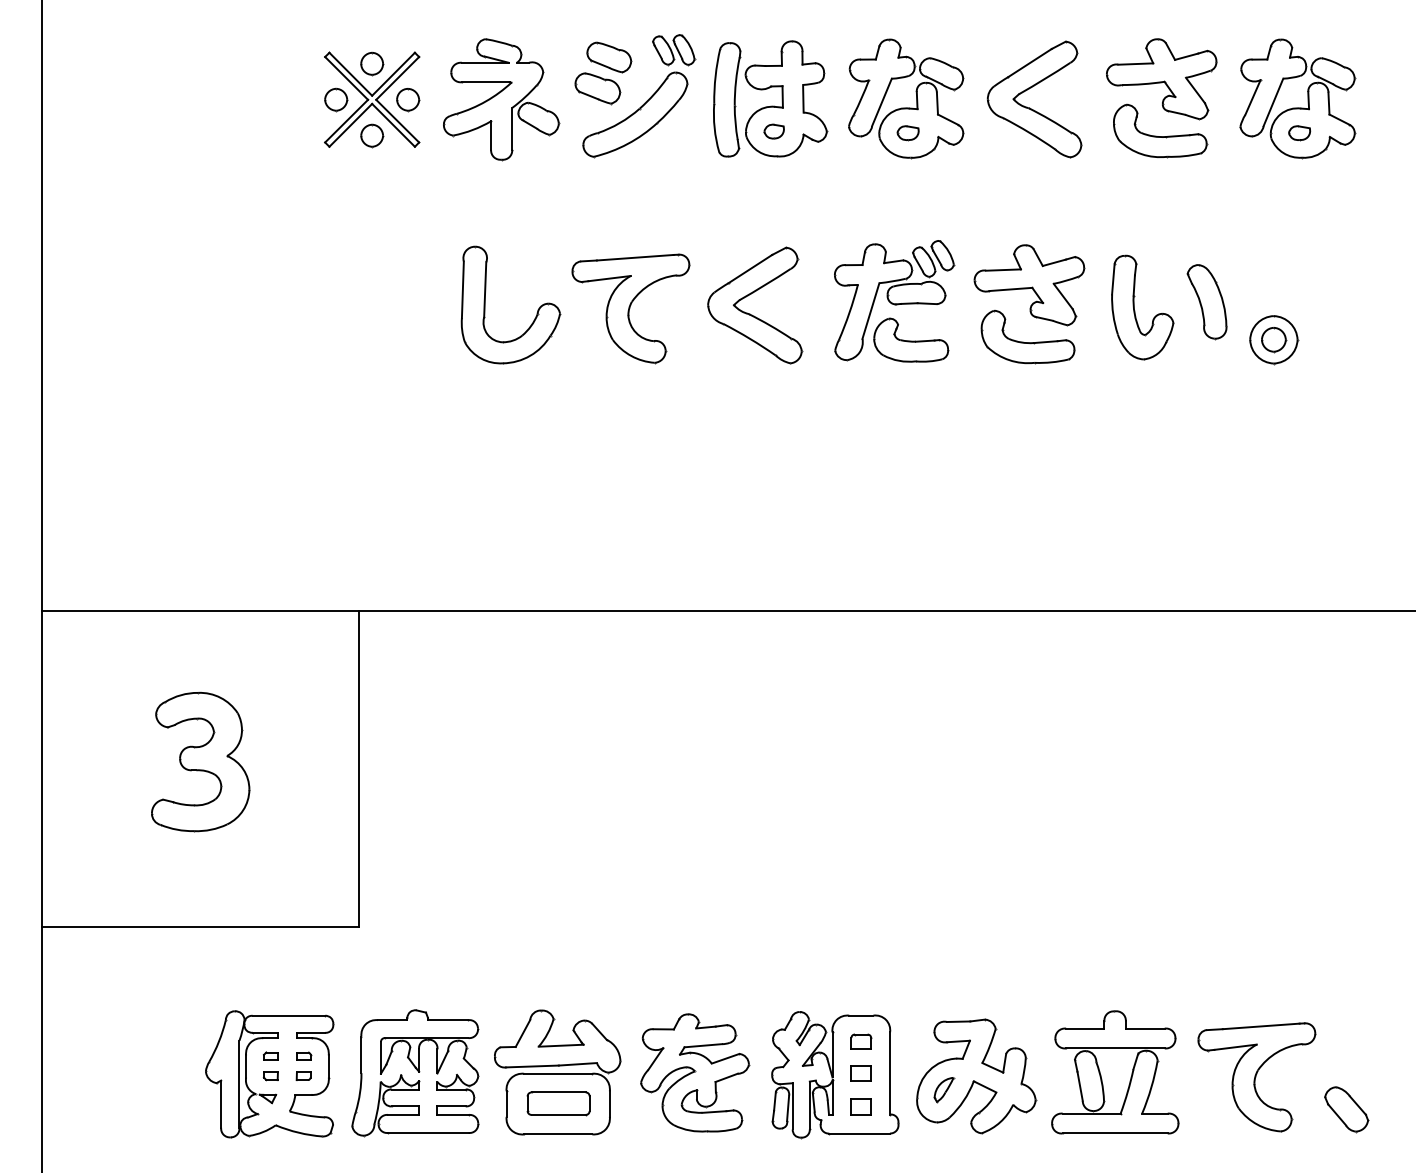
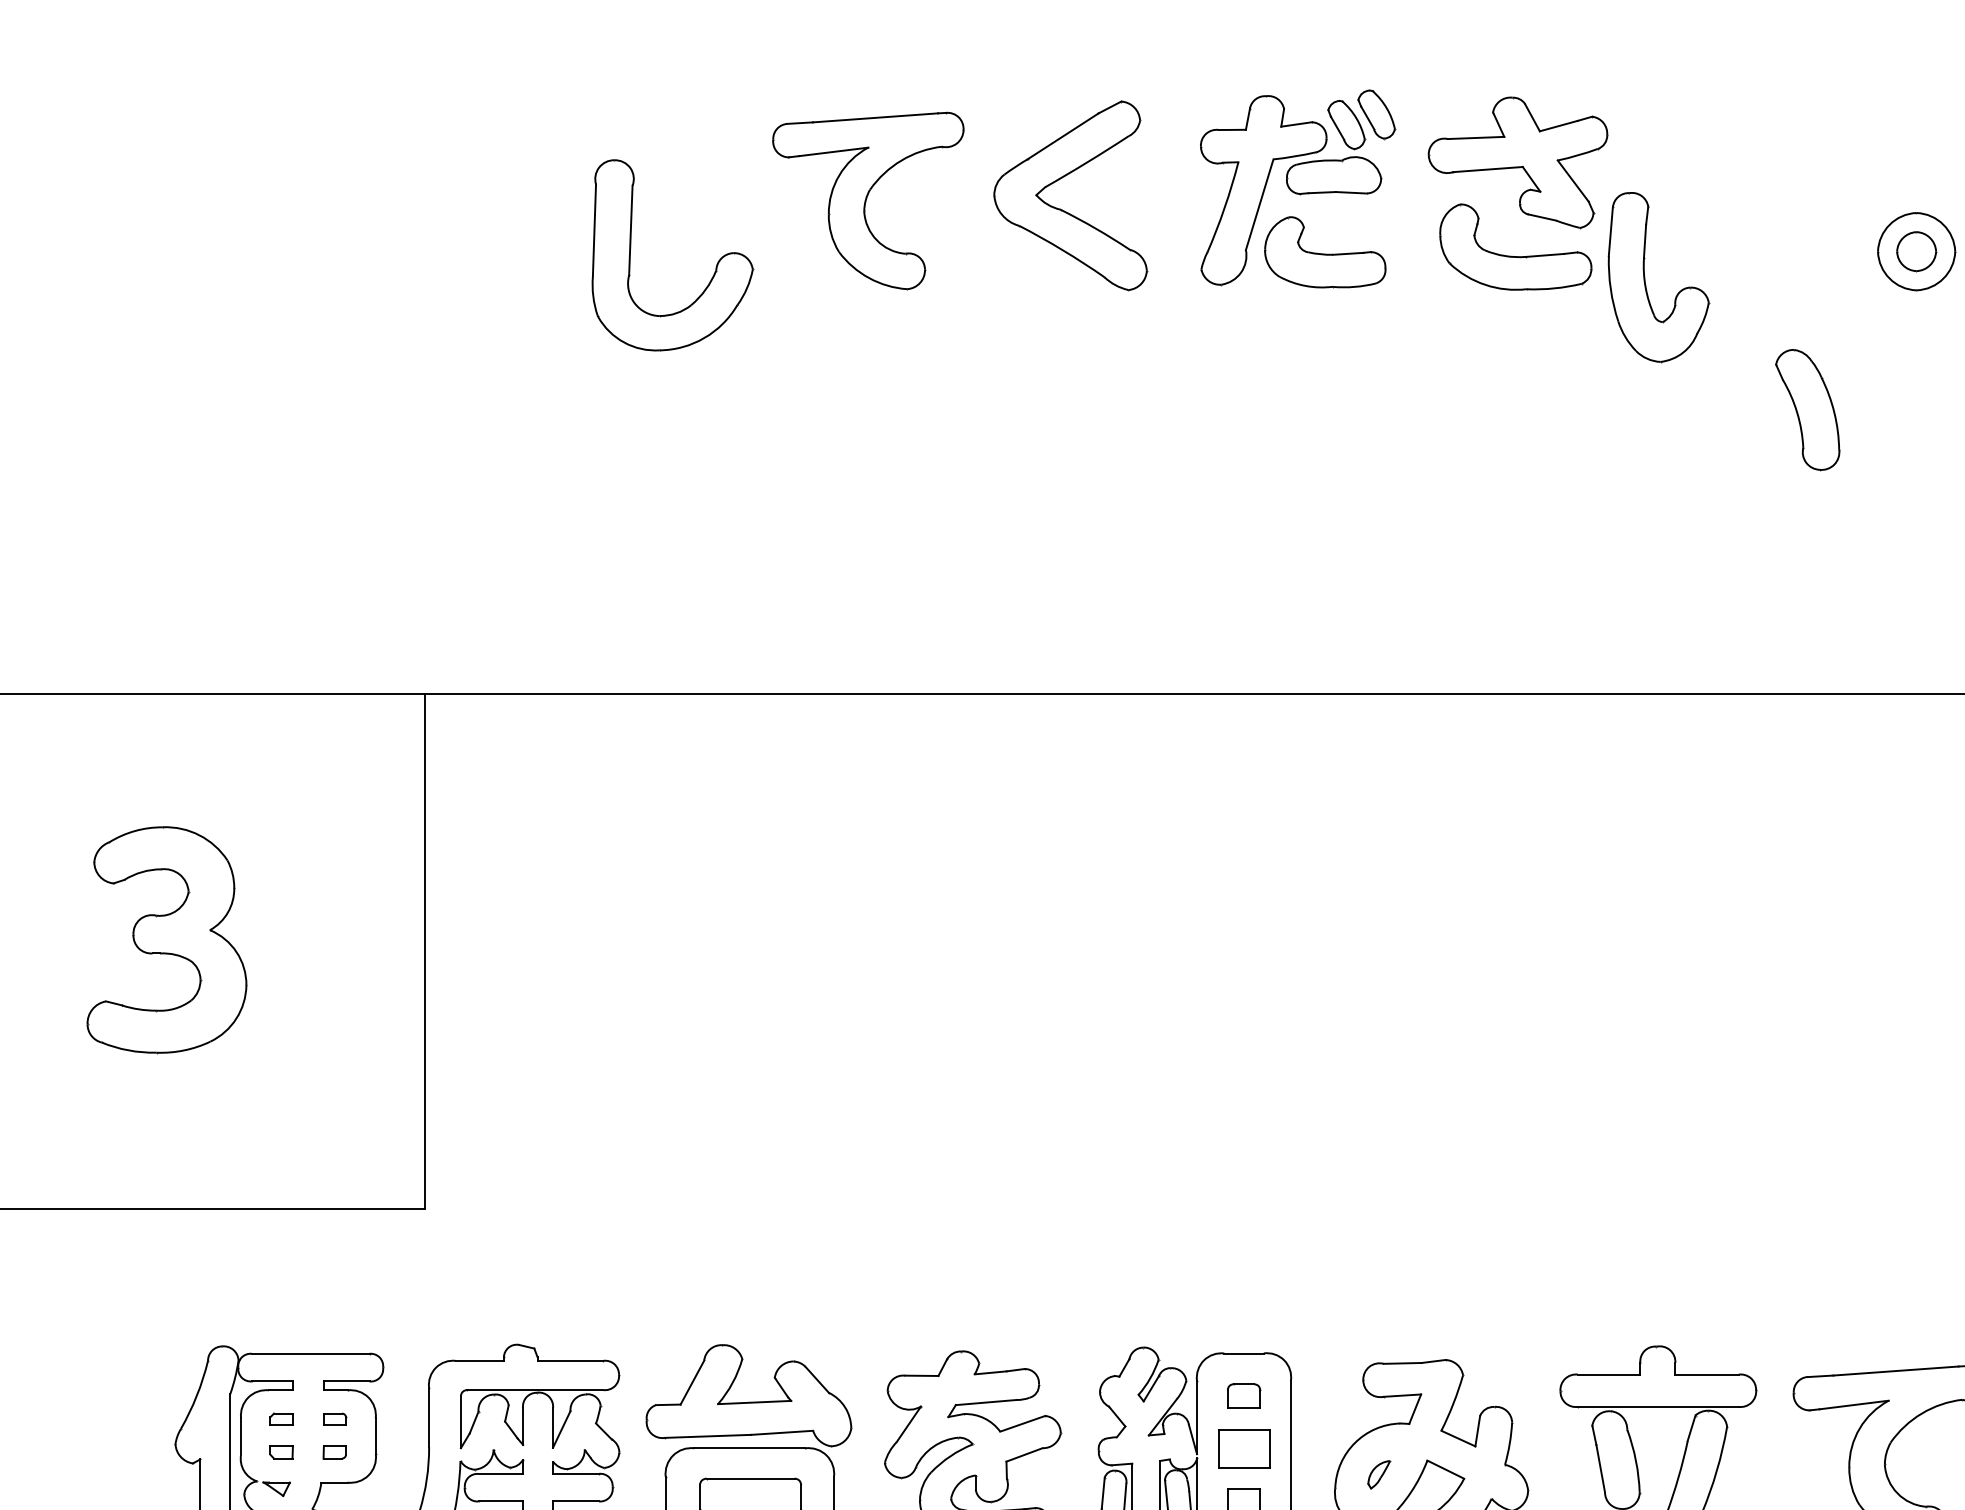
part: (1206, 302) -> (1806, 410), moved
part: (485, 304) -> (631, 254), moved
part: (1135, 310) -> (1646, 282), moved
part: (860, 1073) -> (1242, 1447), size x1.6
part: (944, 1090) -> (1379, 1475), size x0.7

